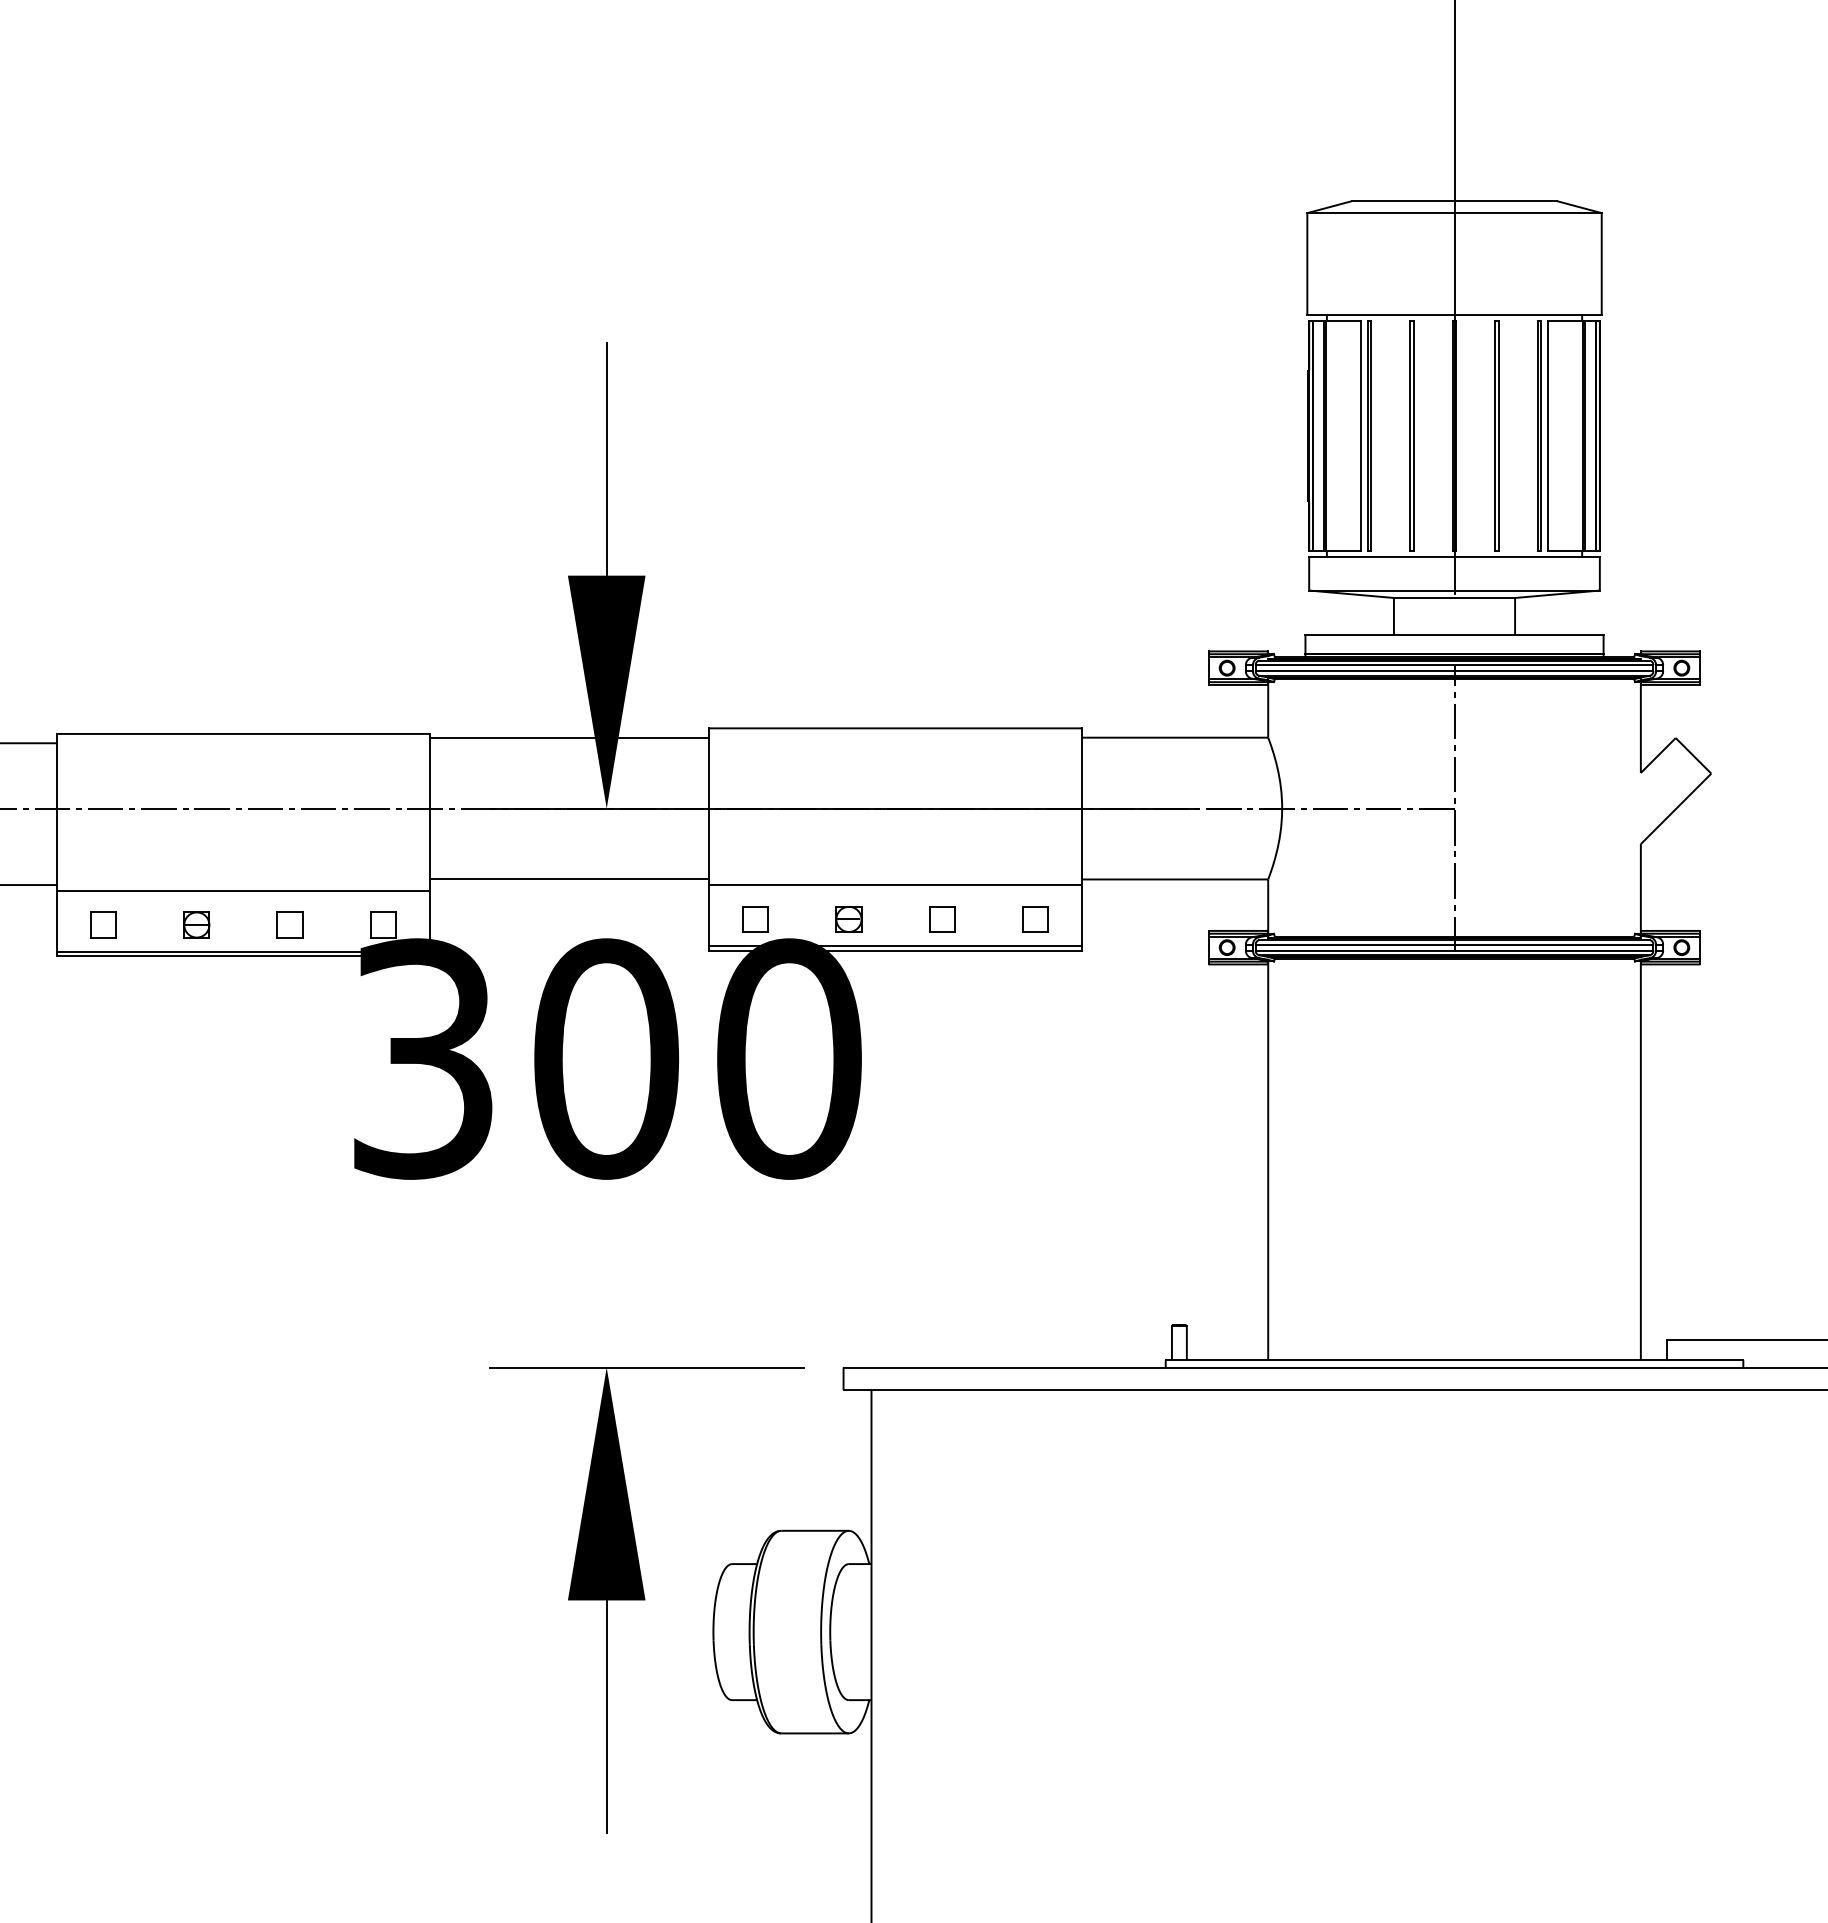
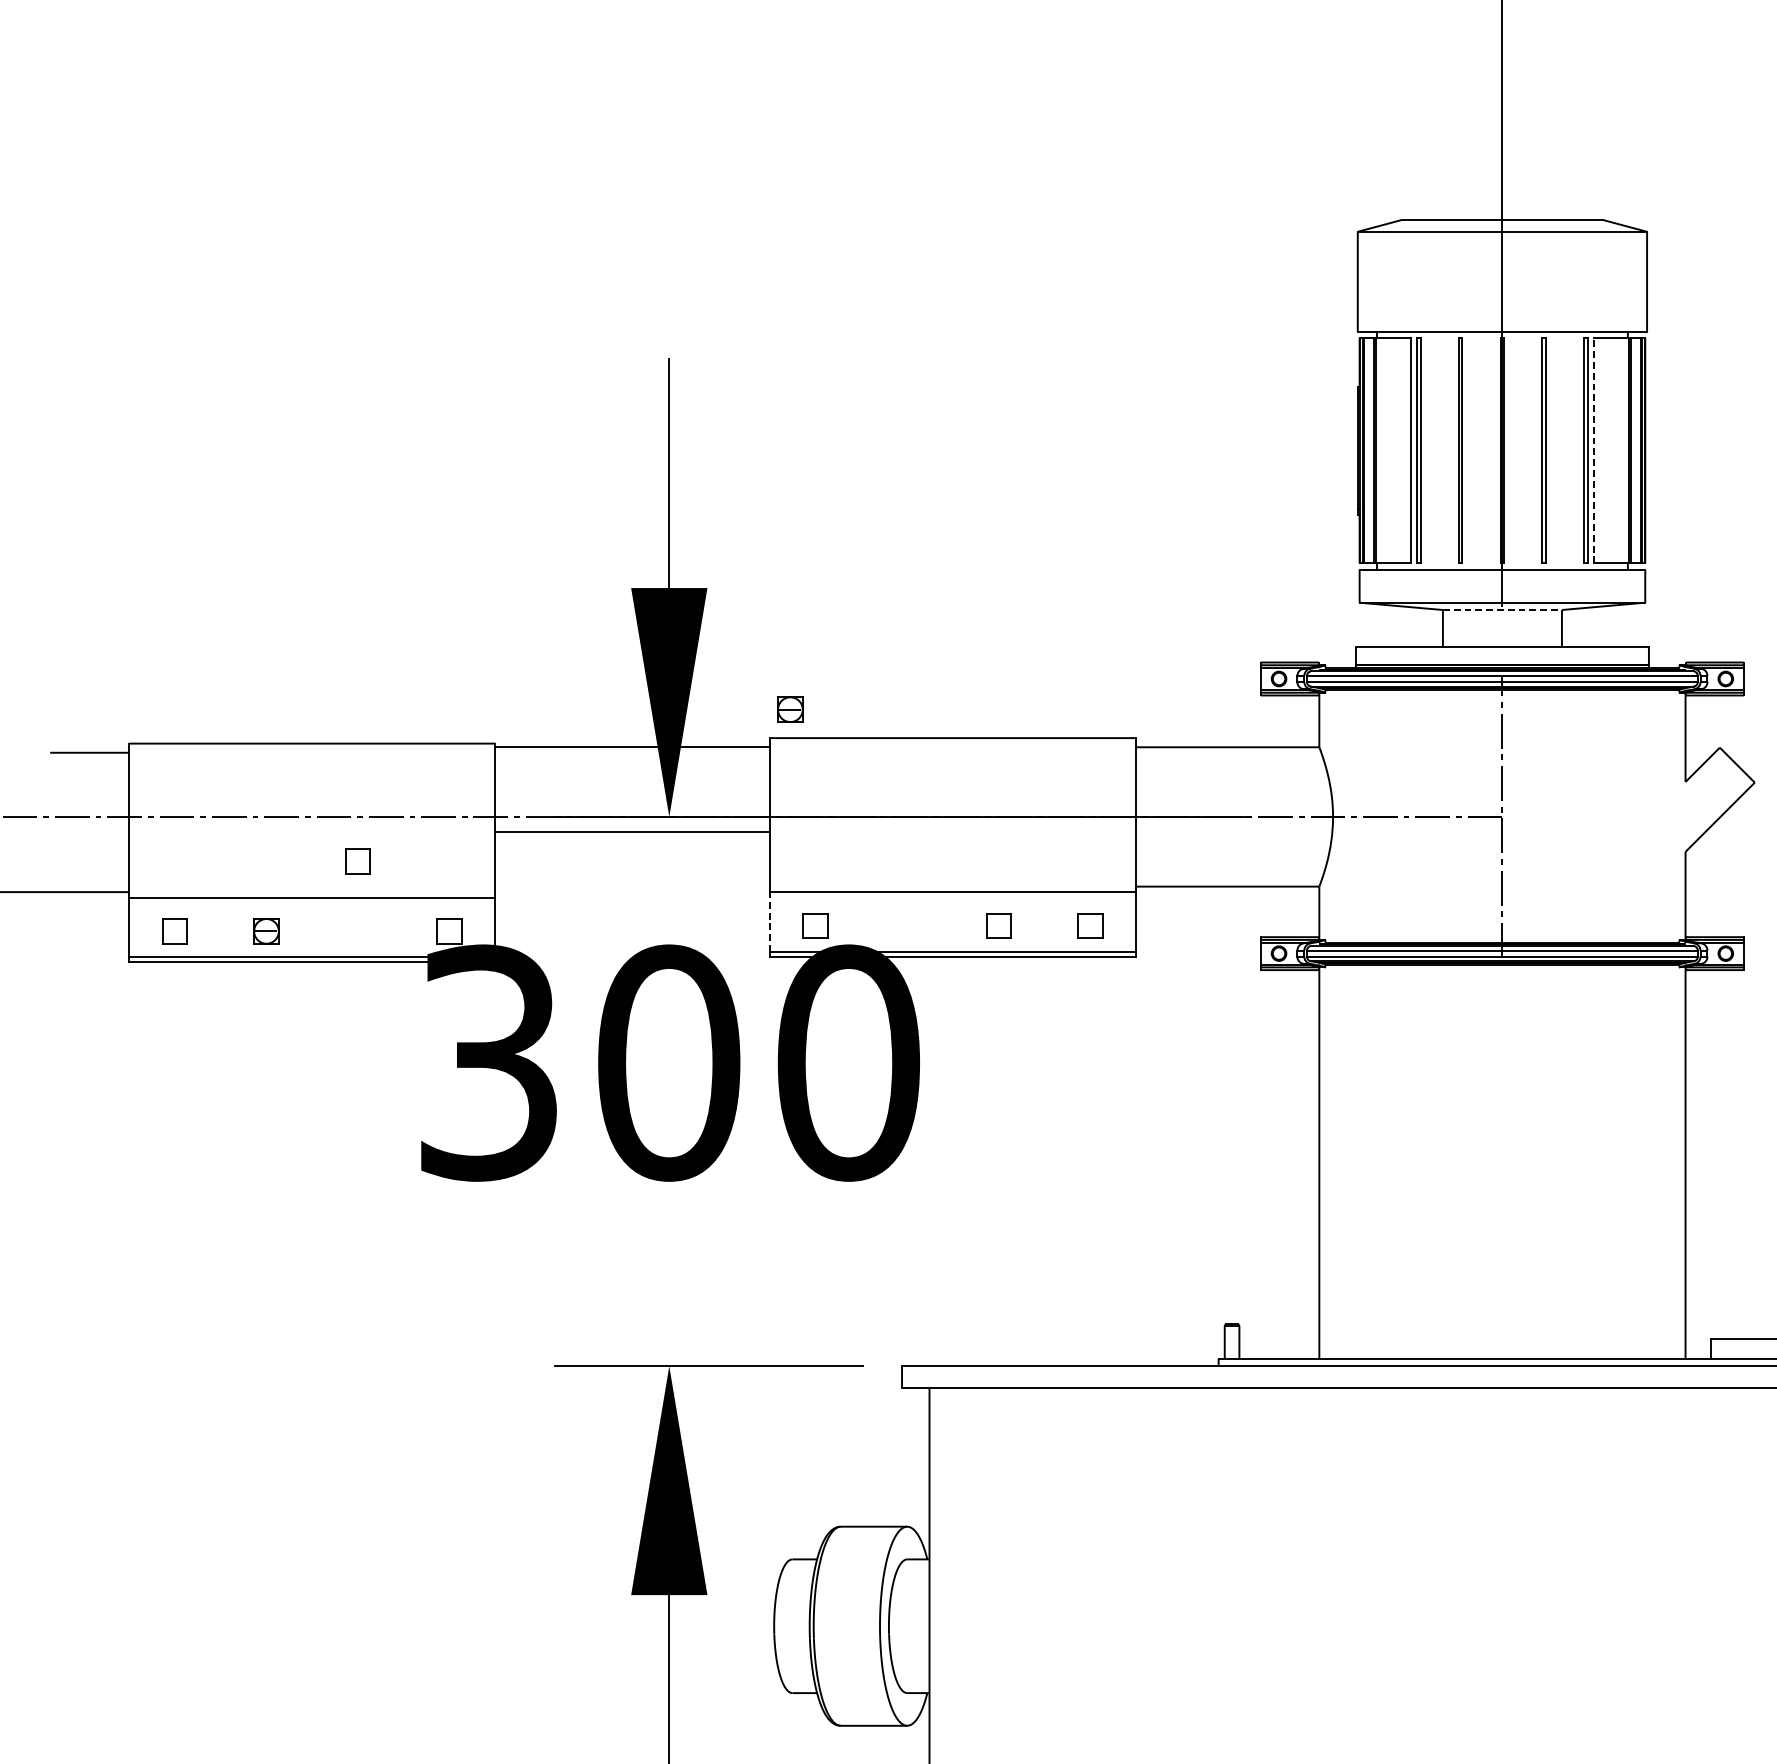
line: (1547, 435) -> (1593, 450), solid -> dashed
line: (1454, 597) -> (1502, 609), solid -> dashed
line: (569, 879) -> (632, 831), moved
line: (709, 915) -> (770, 922), solid -> dashed
part: (848, 919) -> (789, 709), moved
part: (289, 924) -> (357, 861), moved

